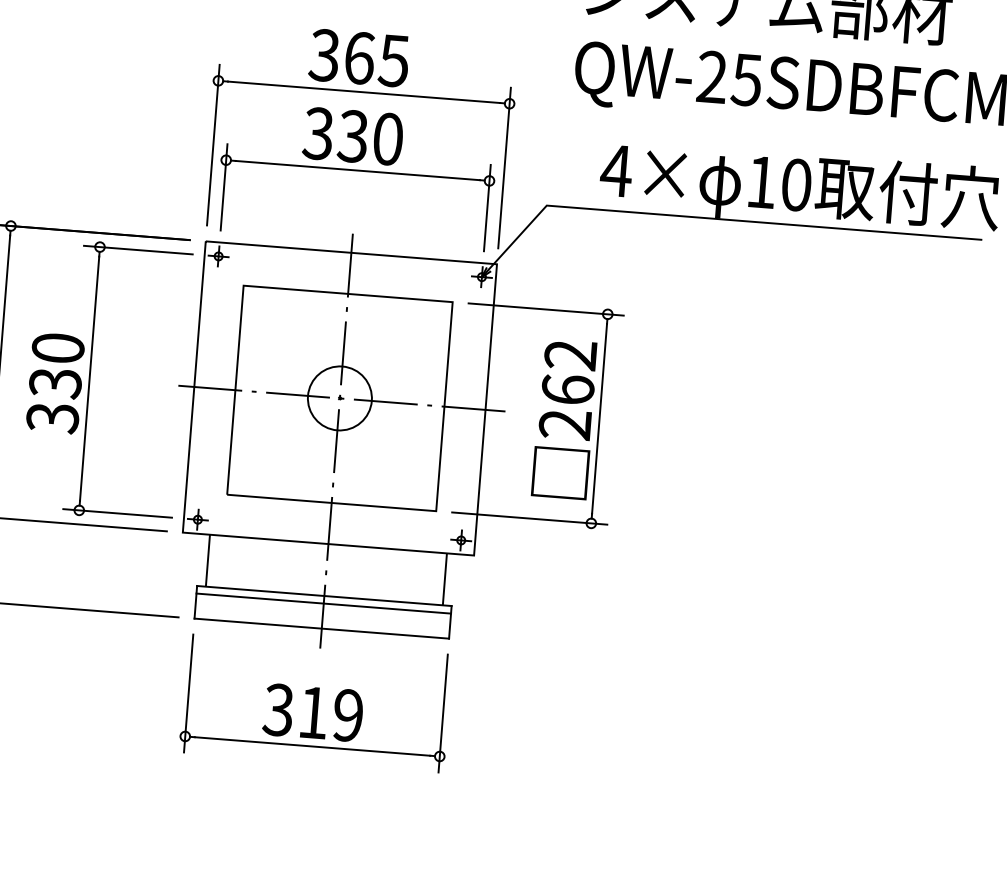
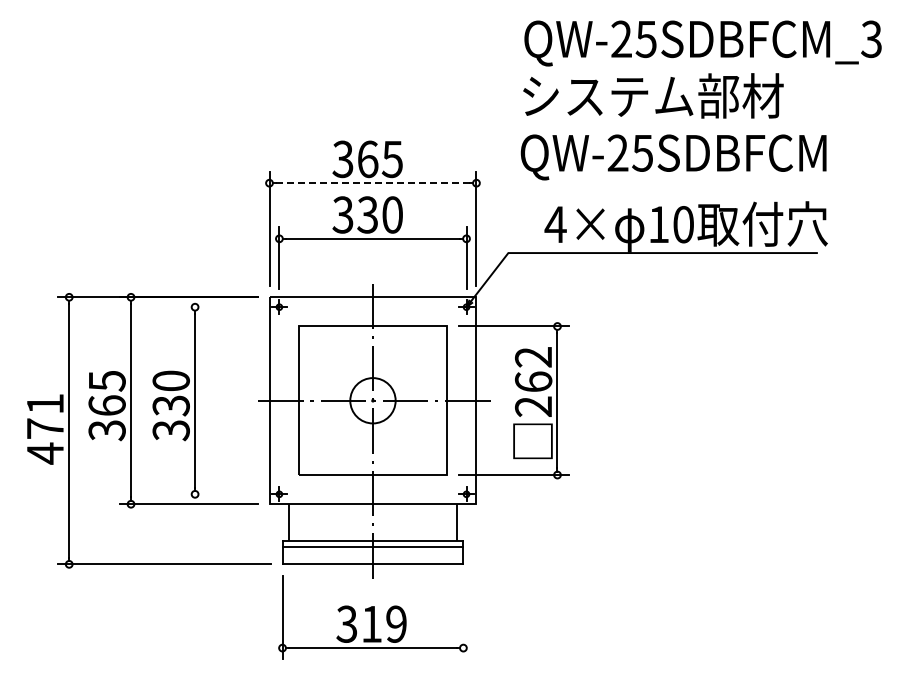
line: (363, 92) -> (372, 183), solid -> dashed
line: (137, 250) -> (221, 307), removed
line: (116, 513) -> (221, 494), removed
line: (443, 713) -> (463, 617), removed

